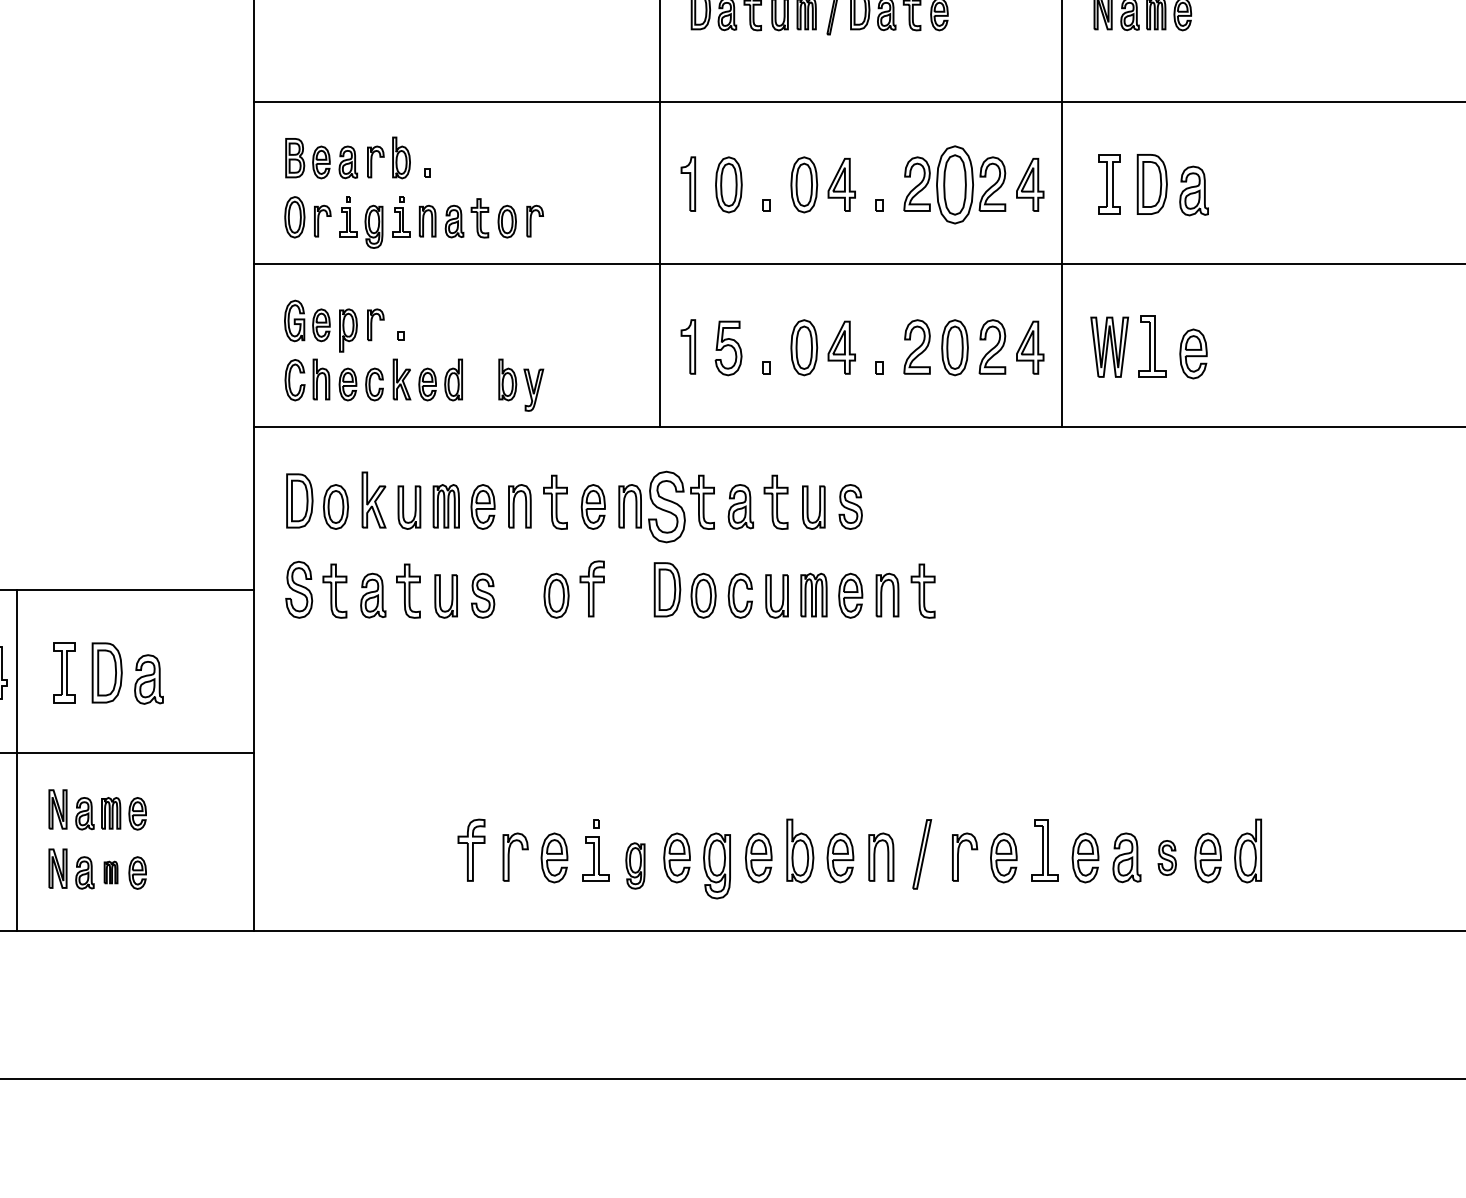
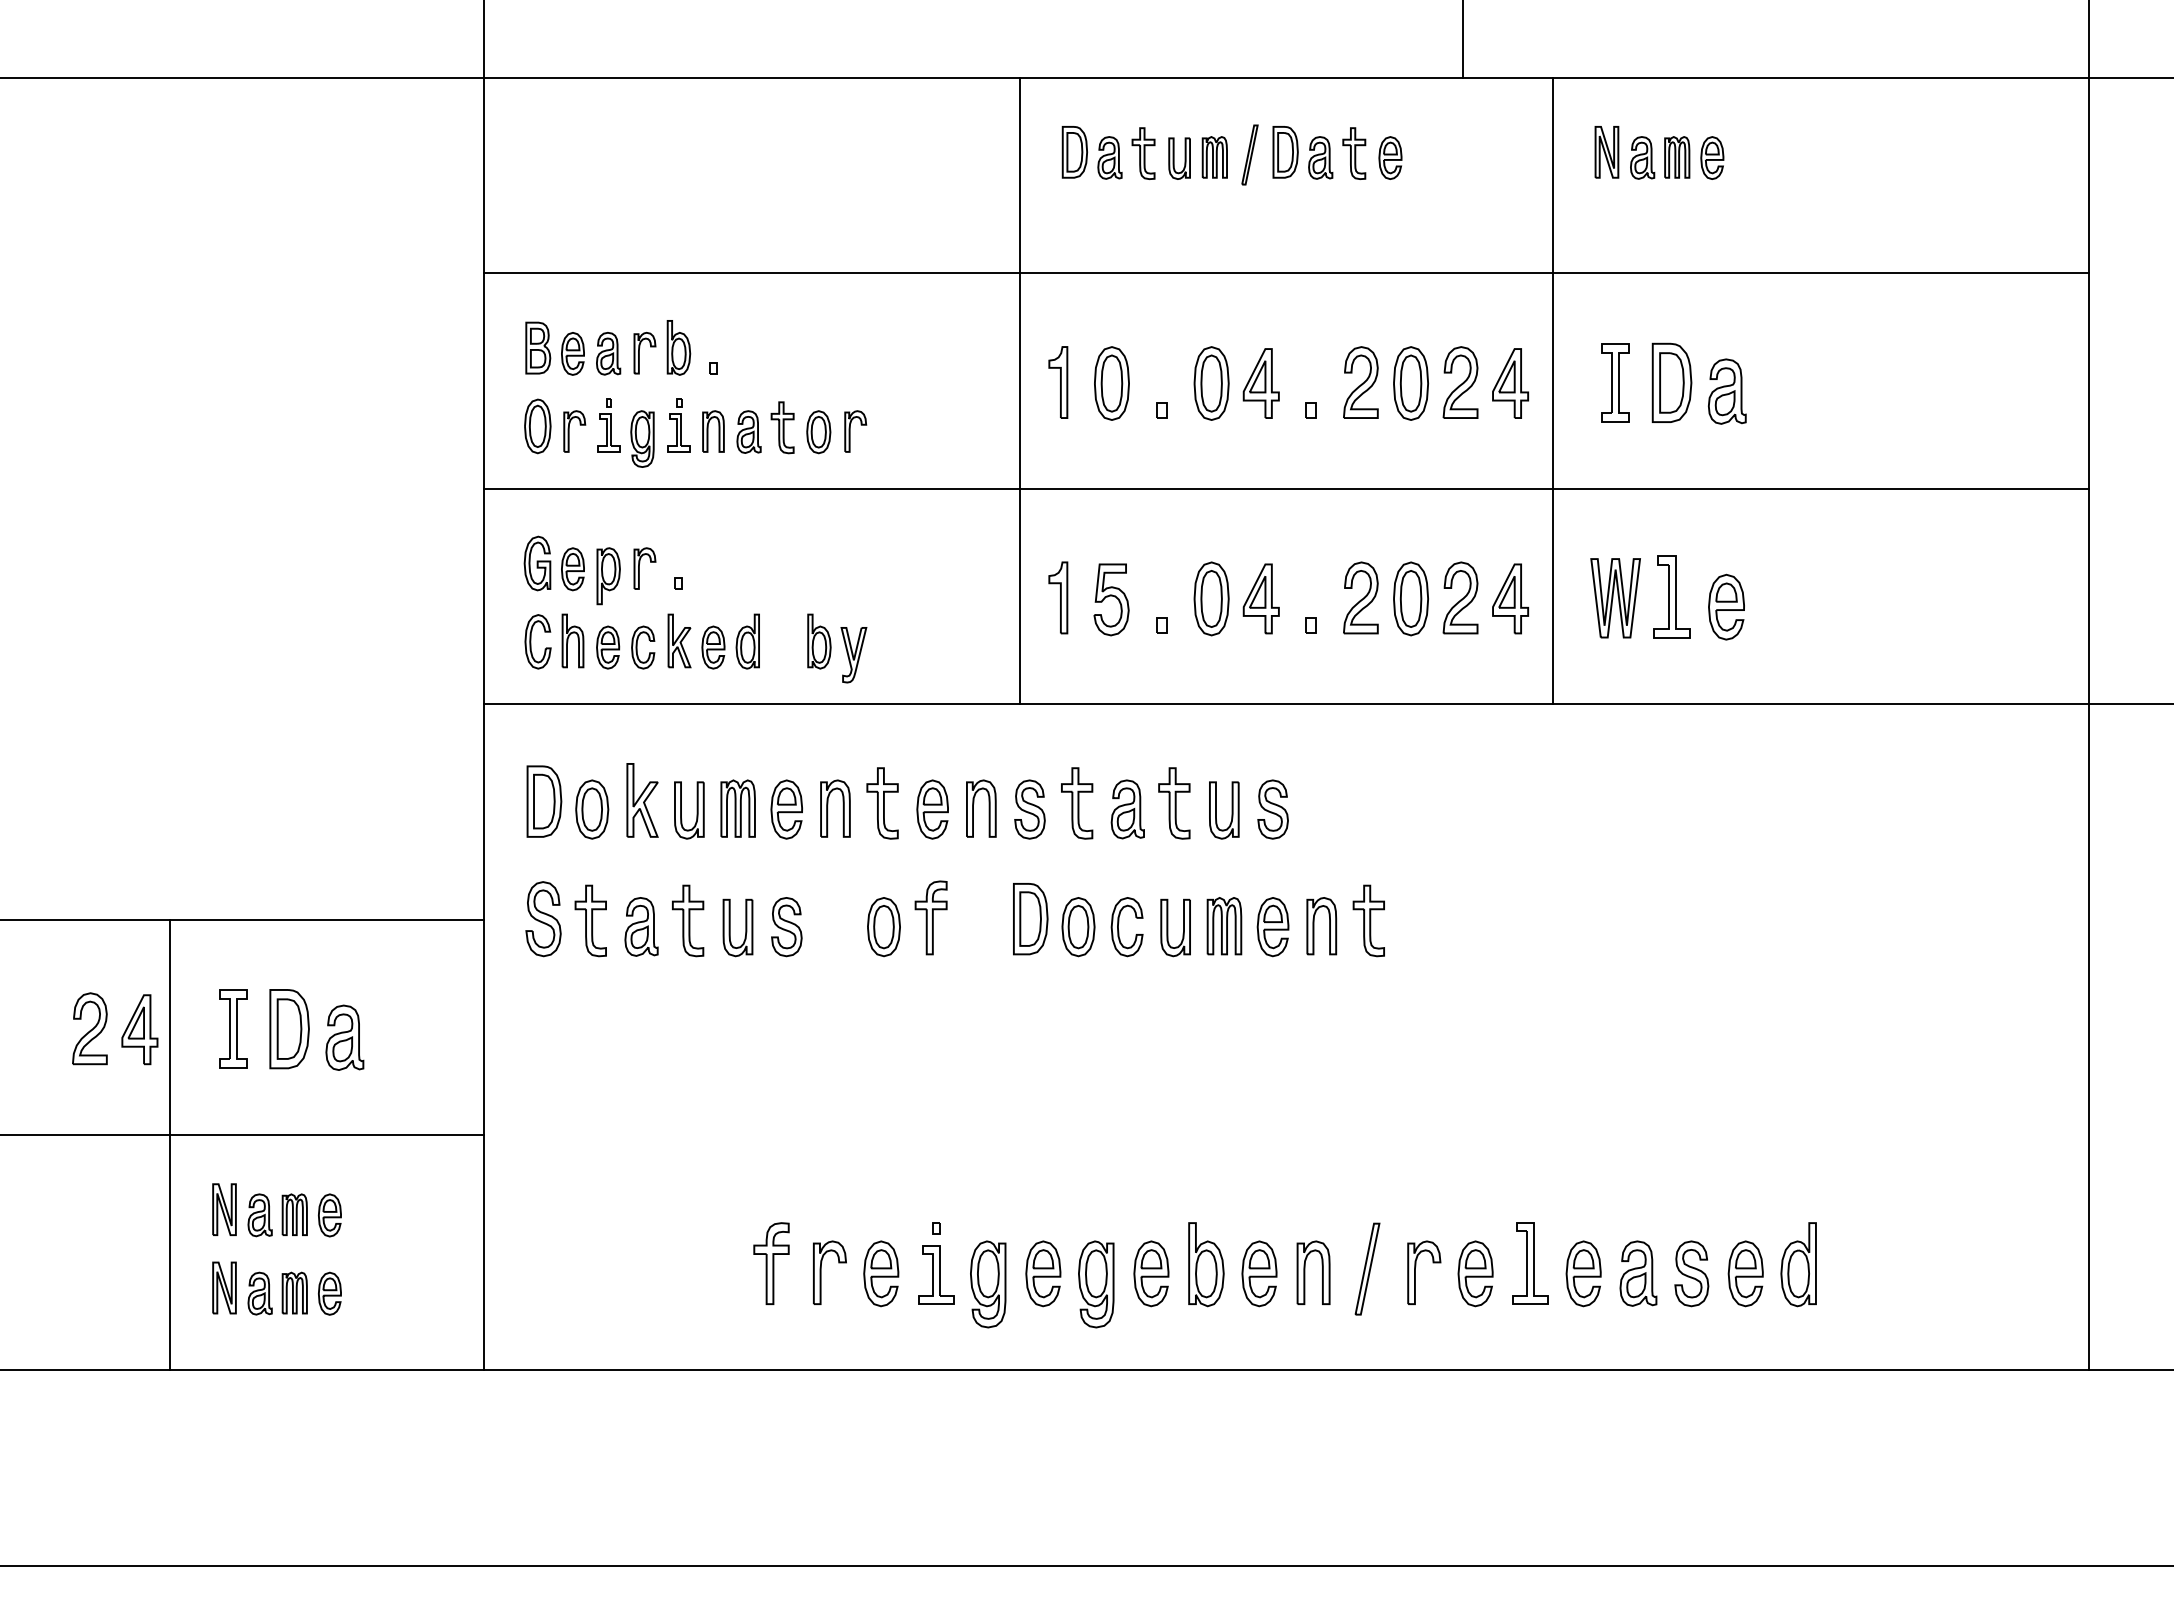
part: (954, 184) -> (1410, 383), size x0.71
part: (666, 506) -> (1029, 809), size x0.62
part: (1167, 857) -> (1691, 1273), size x1.43
part: (635, 866) -> (988, 1284), size x1.43
part: (110, 872) -> (294, 1292), size x1.43

